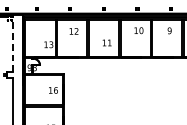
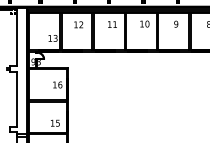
text: (107, 42) -> (112, 24), moved
line: (12, 43) -> (16, 37), dashed -> solid

